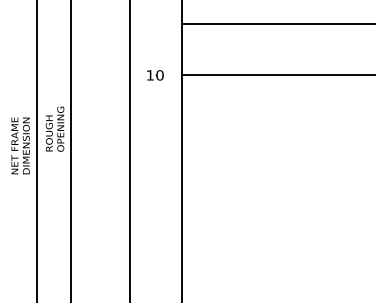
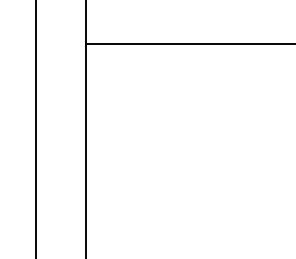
part: (155, 75) -> (60, 44), removed

